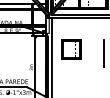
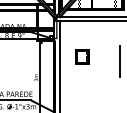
part: (71, 49) -> (82, 57), size x0.6

